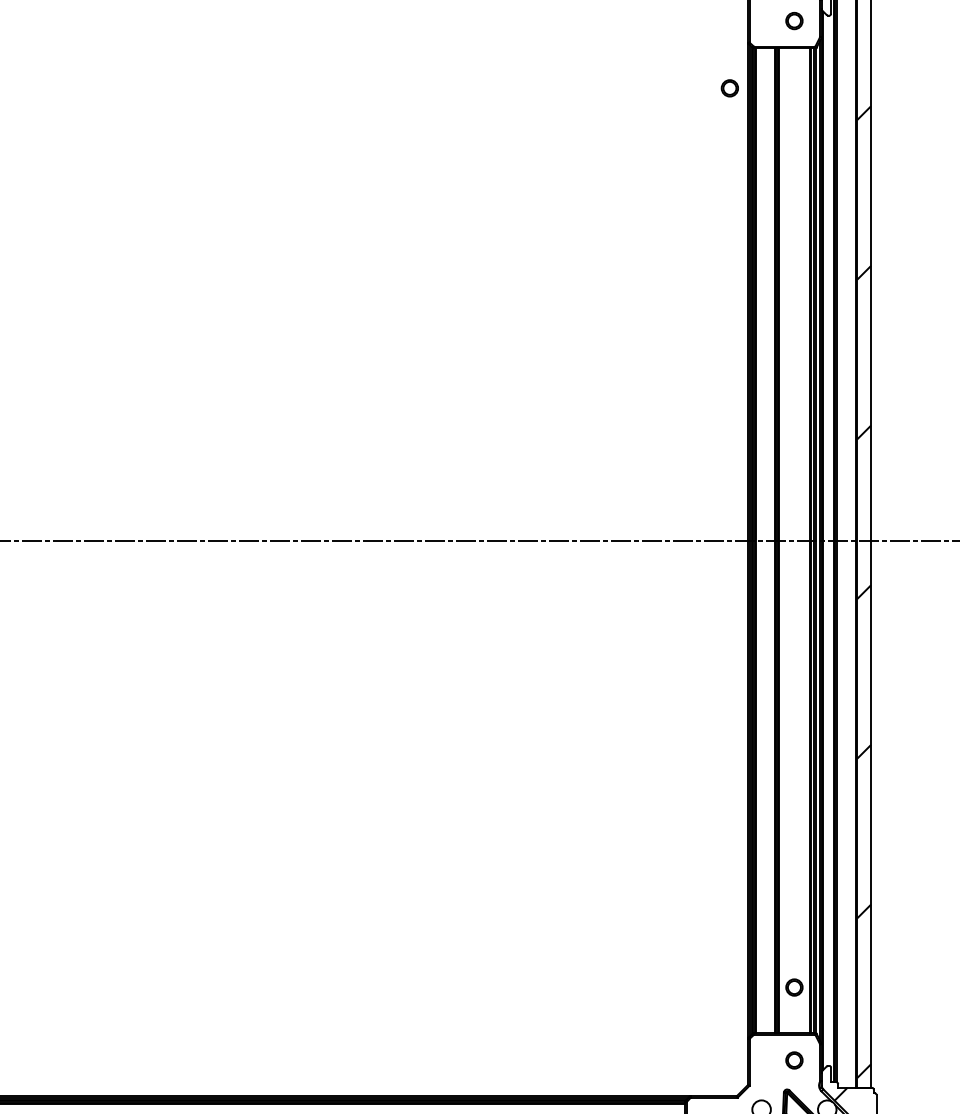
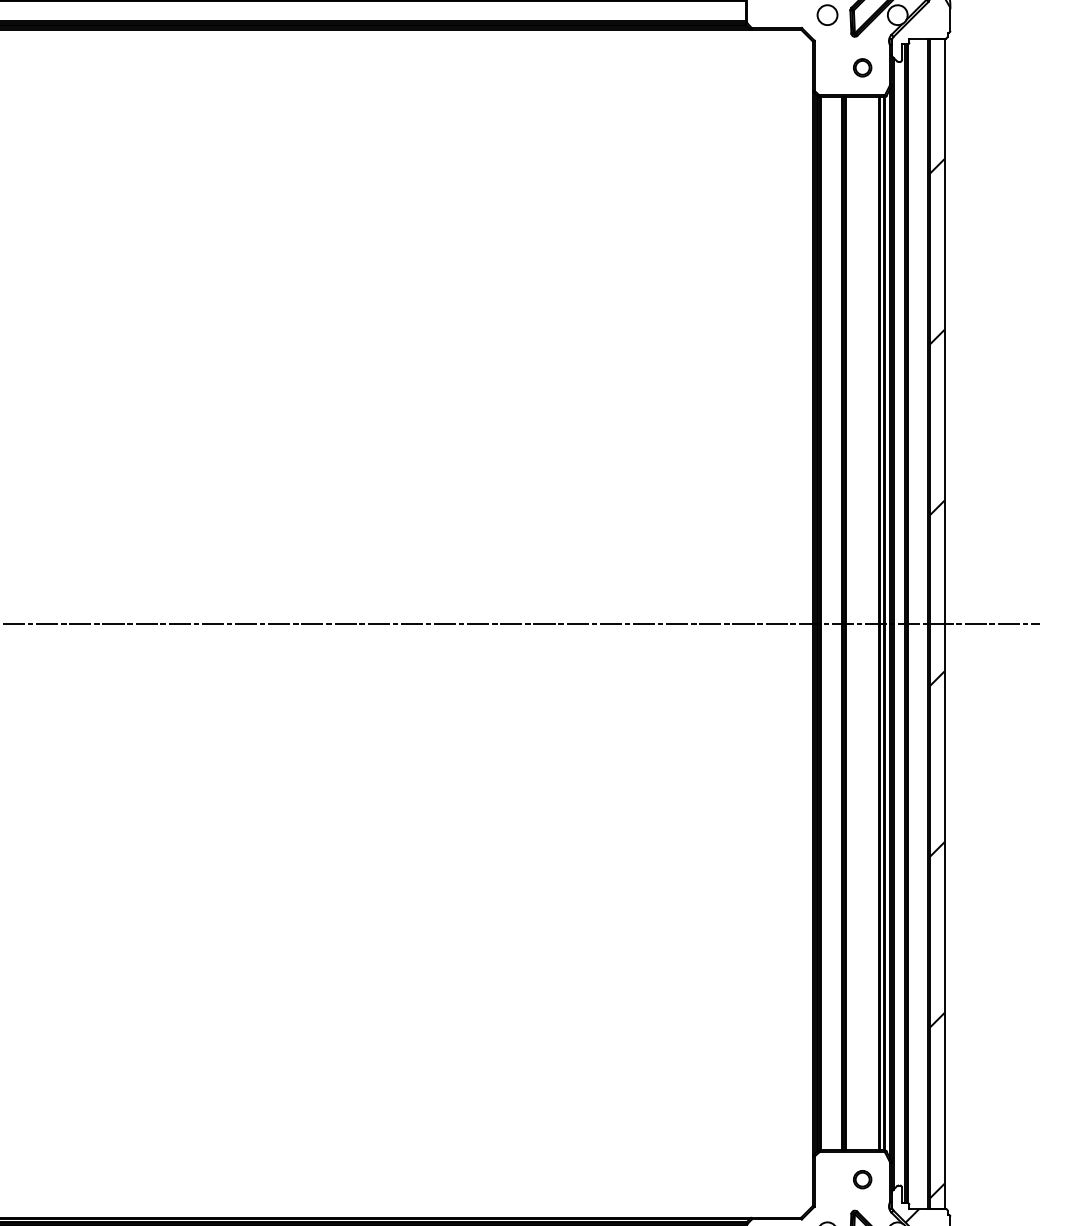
part: (729, 88) -> (793, 139), removed
part: (794, 987) -> (862, 1101), removed

